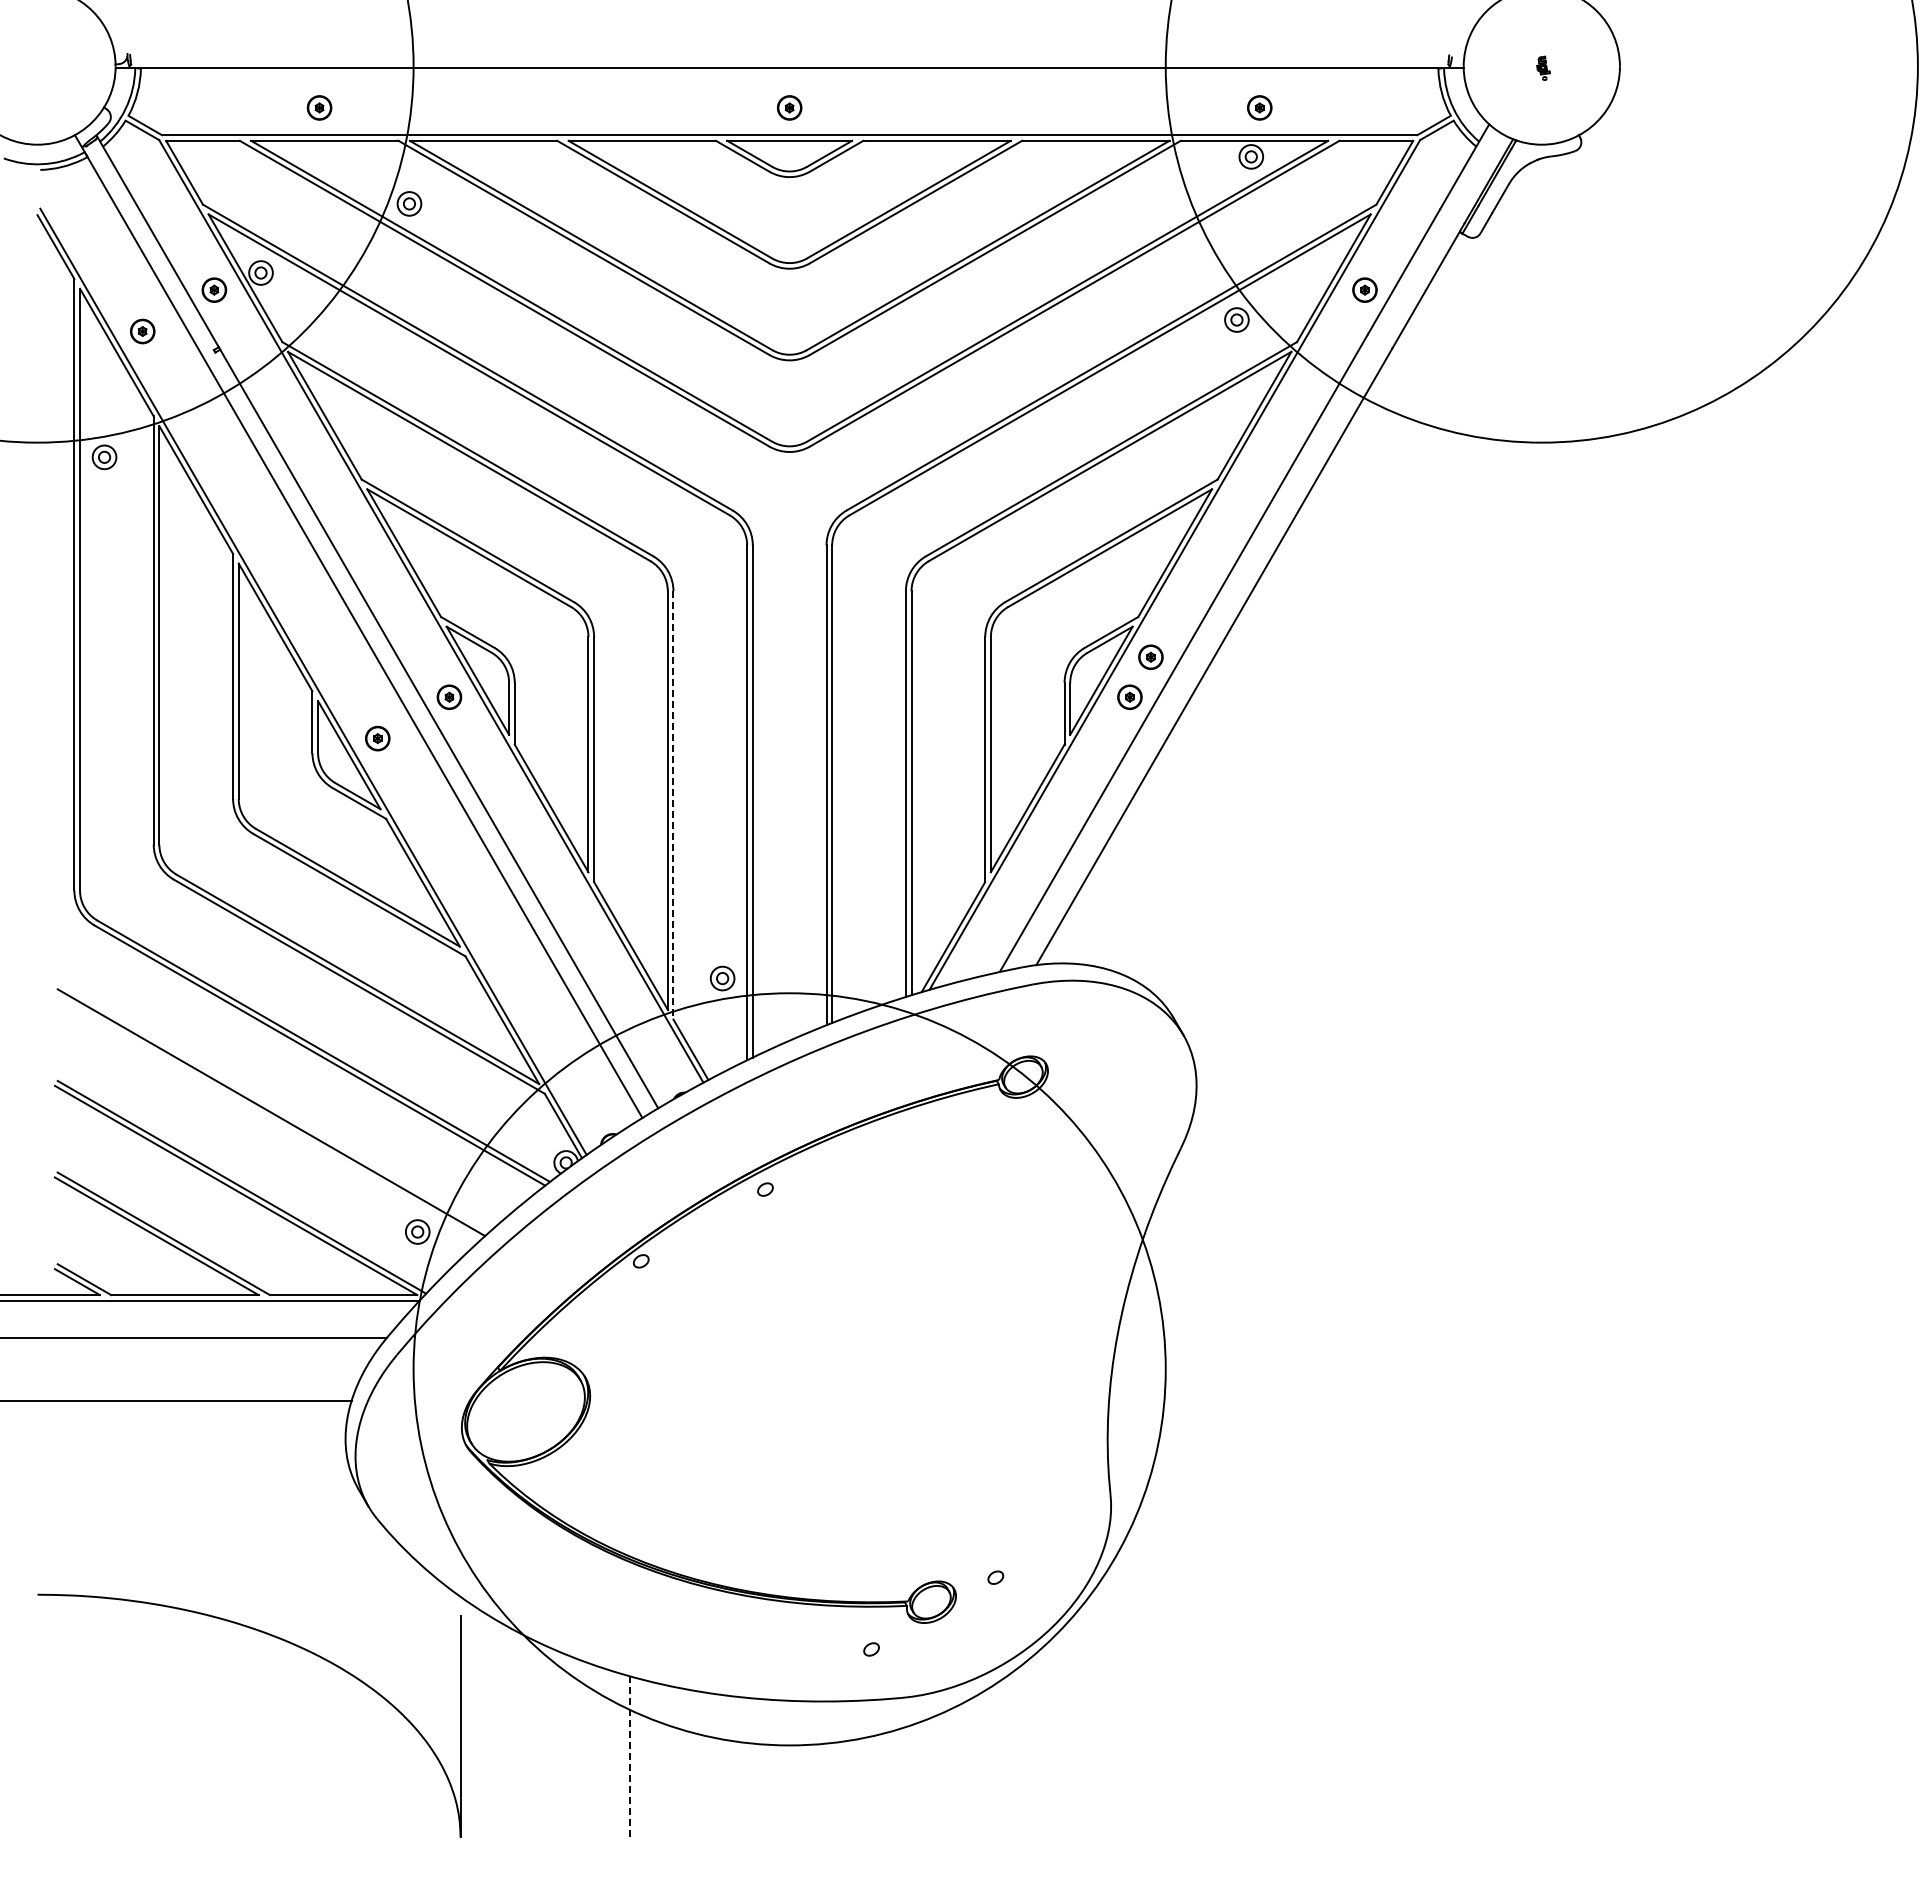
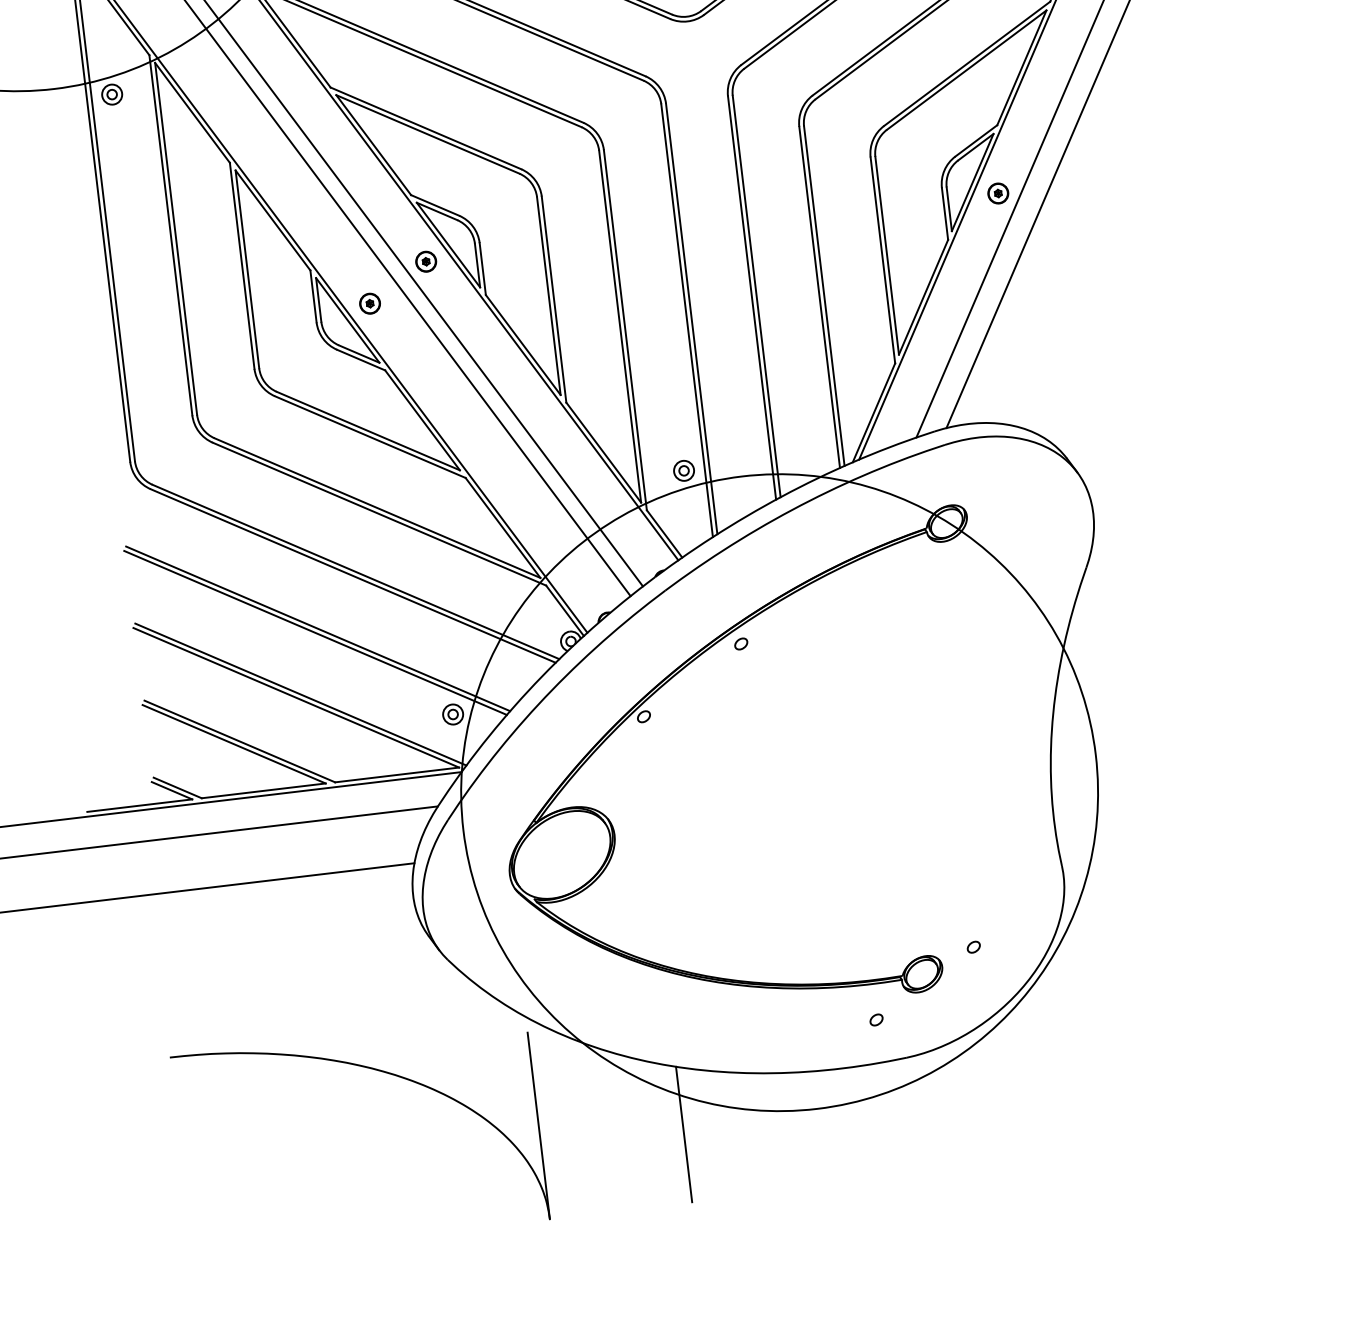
part: (1150, 656) -> (1011, 157), removed
line: (673, 805) -> (625, 330), dashed -> solid
line: (267, 1117) -> (315, 633), added
line: (629, 1756) -> (683, 1134), dashed -> solid

